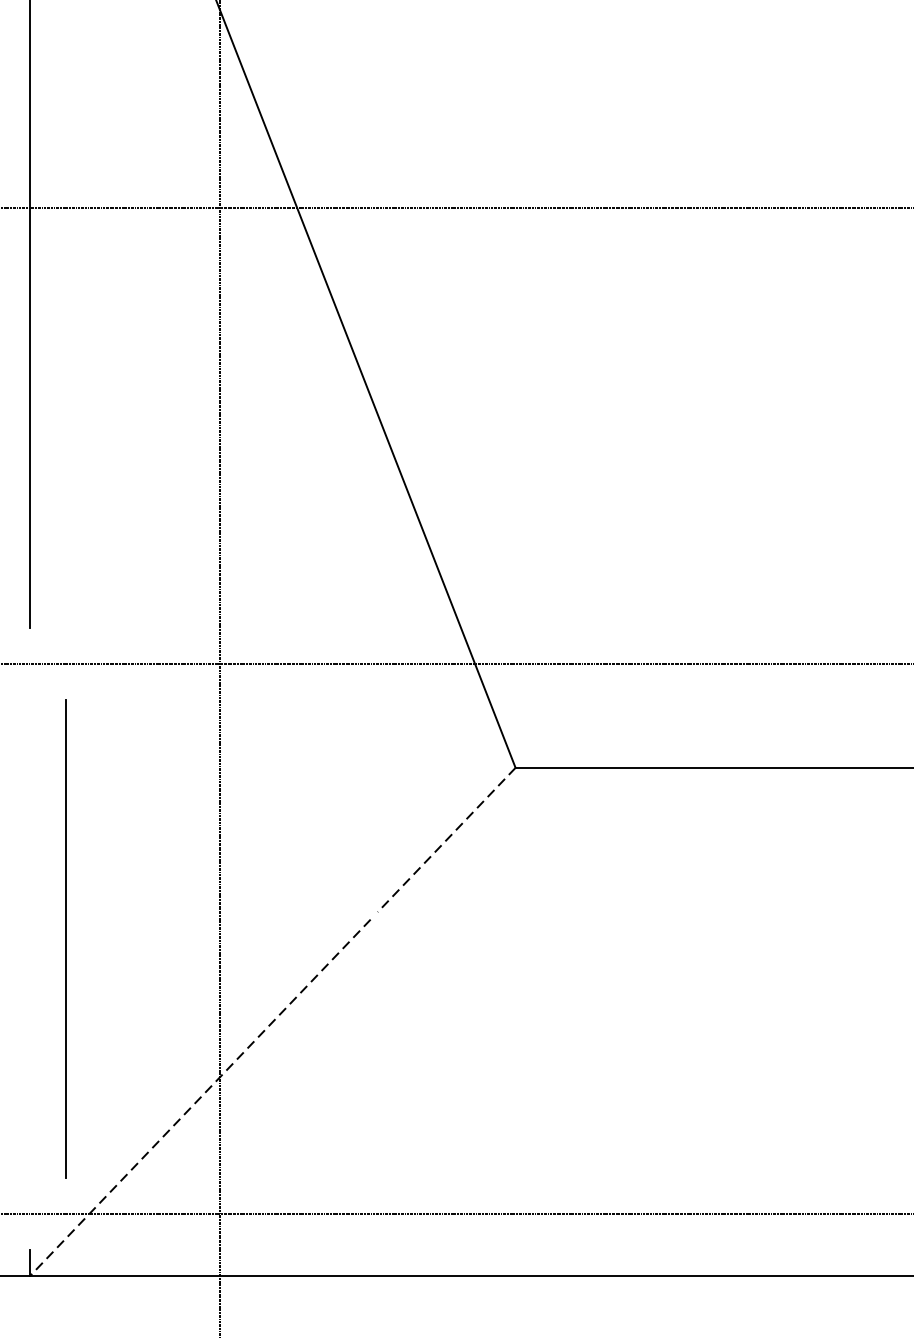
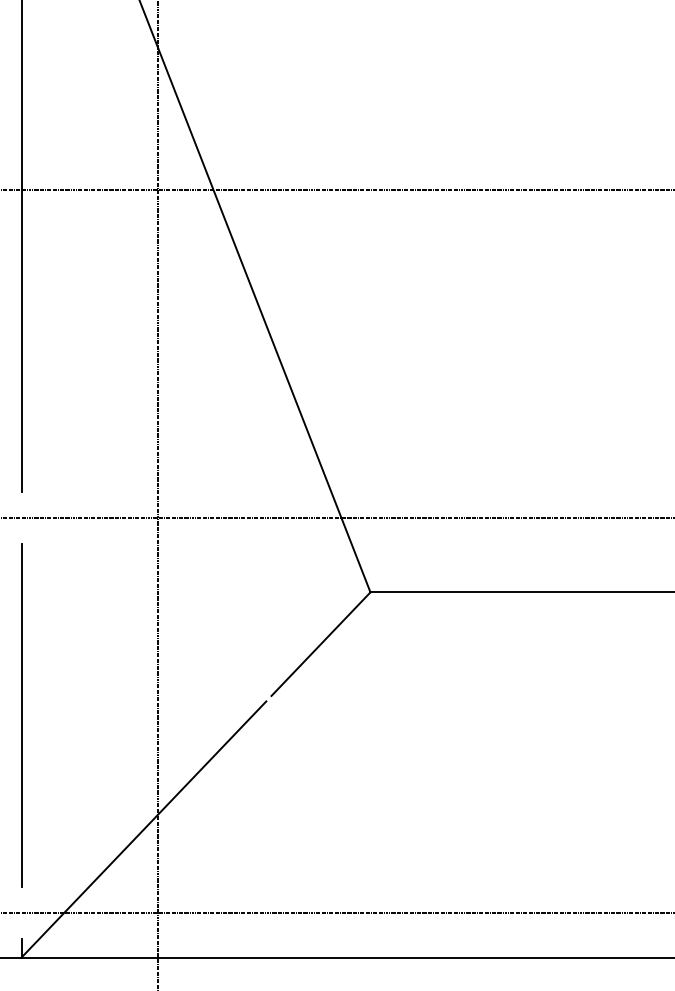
line: (446, 840) -> (320, 644), dashed -> solid
line: (66, 939) -> (21, 715), moved
line: (199, 1097) -> (143, 829), dashed -> solid

